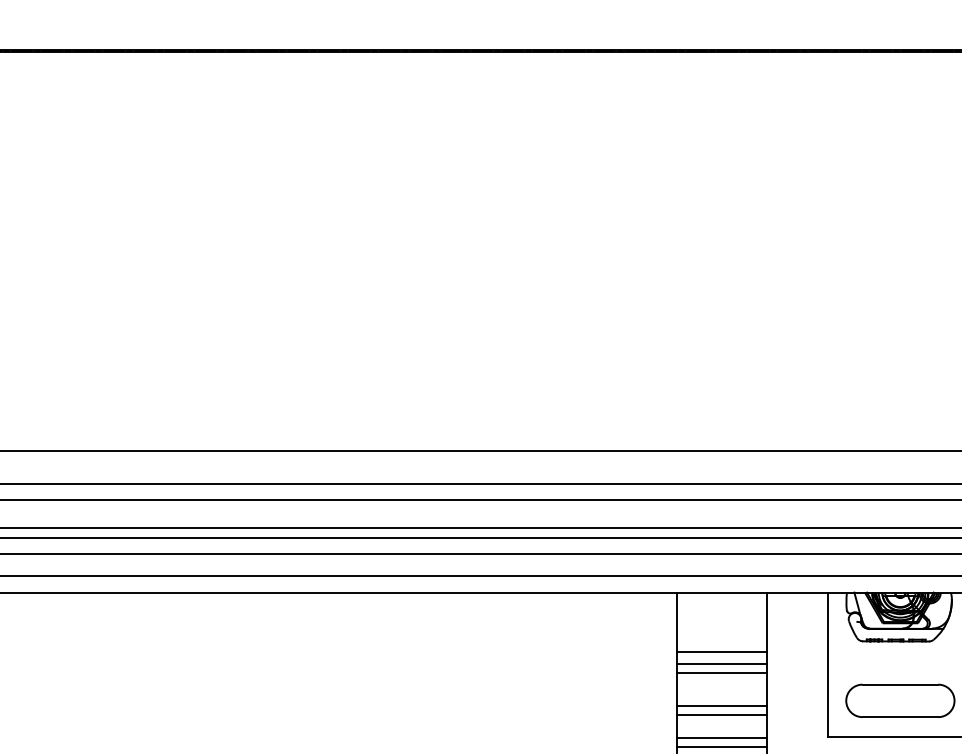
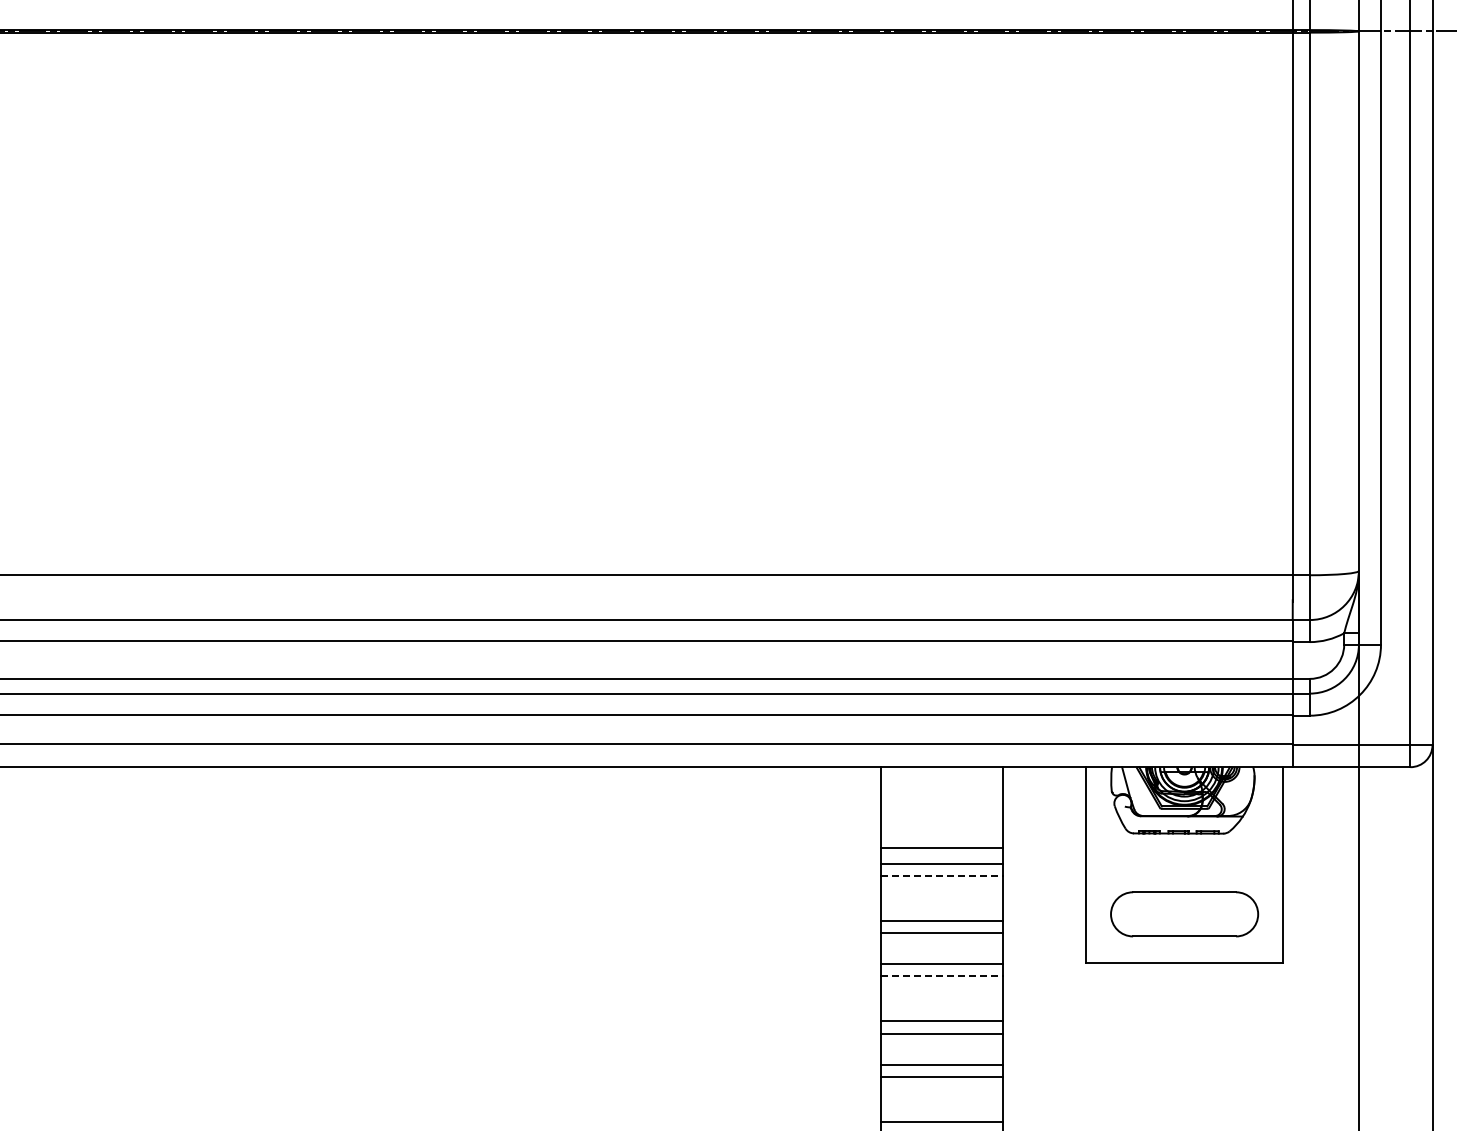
line: (722, 672) -> (942, 875), solid -> dashed
line: (722, 746) -> (942, 976), solid -> dashed

